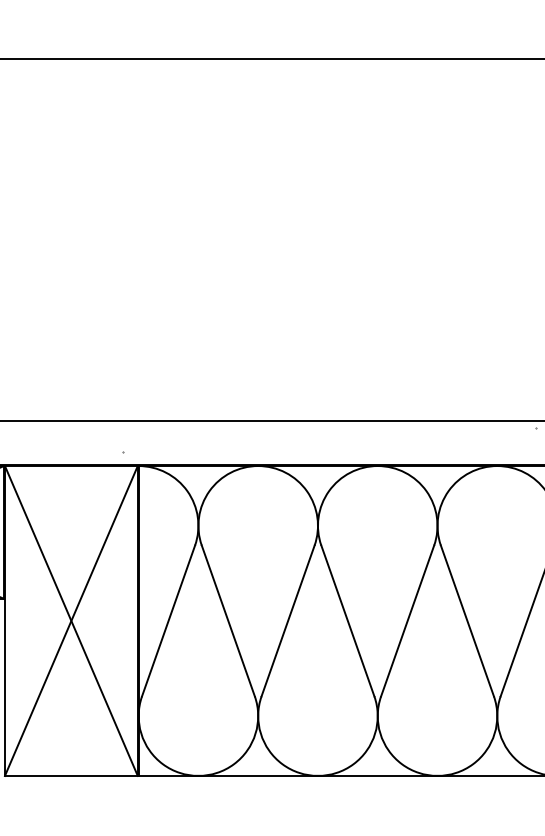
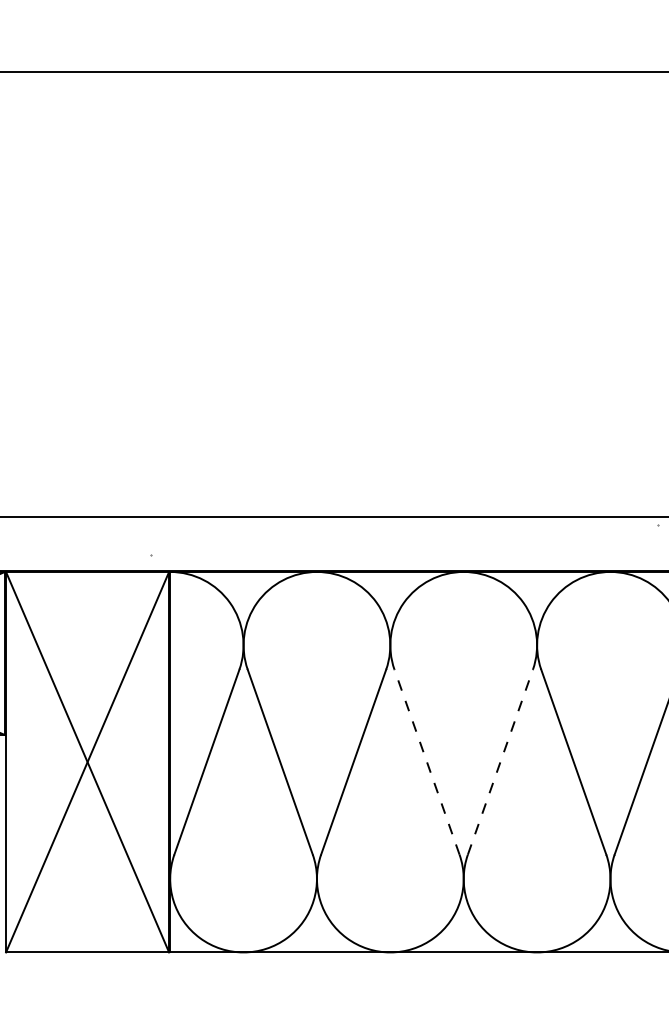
line: (347, 620) -> (426, 761), solid -> dashed
line: (407, 620) -> (500, 761), solid -> dashed

